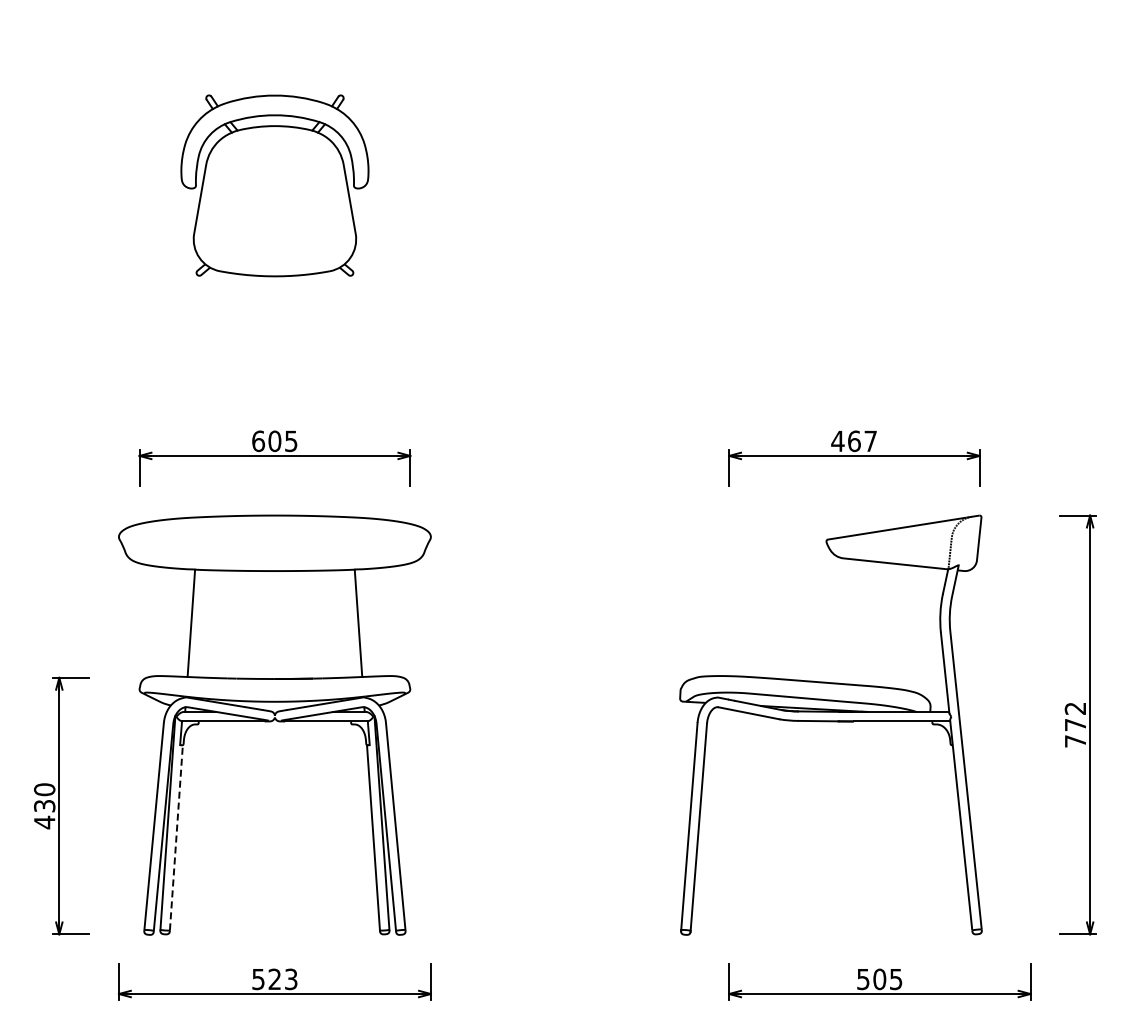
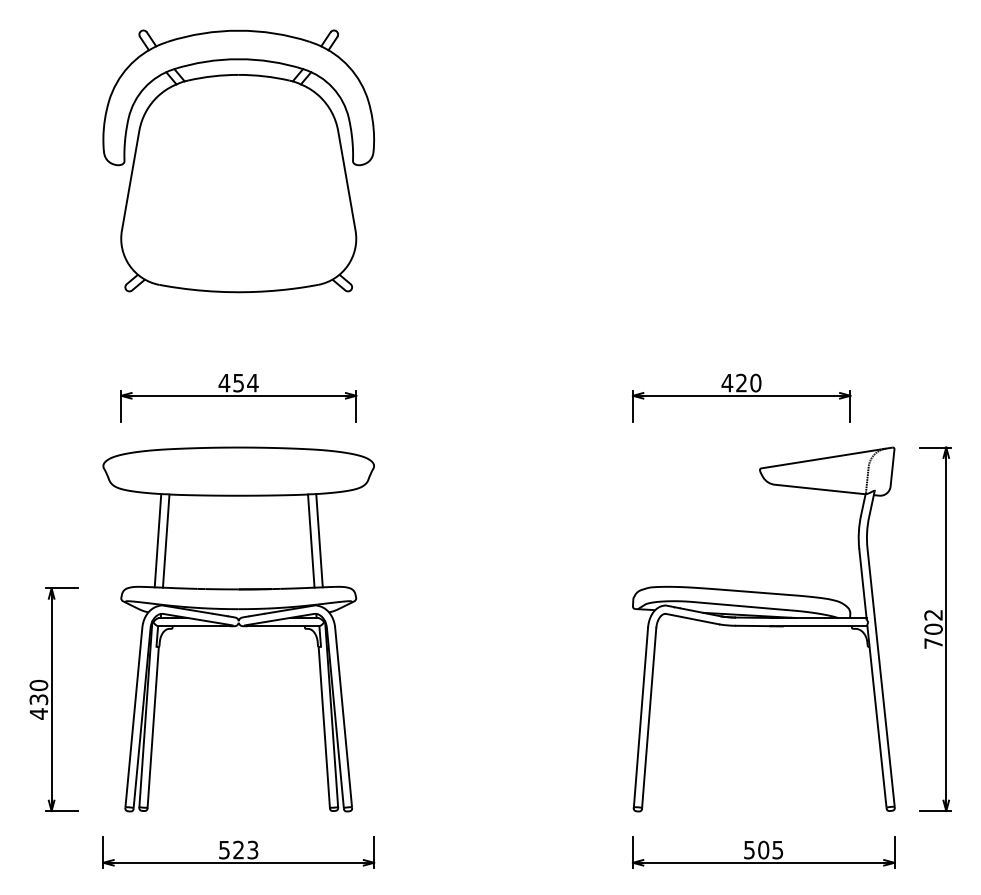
part: (274, 185) -> (238, 161), size x1.67
text: (274, 441) -> (238, 383), 605 -> 454
text: (862, 441) -> (748, 383), 467 -> 420
line: (181, 622) -> (157, 540), added
line: (367, 622) -> (319, 540), added
part: (830, 724) -> (763, 628), moved
text: (1075, 724) -> (933, 628), 772 -> 702
line: (176, 837) -> (153, 726), dashed -> solid

